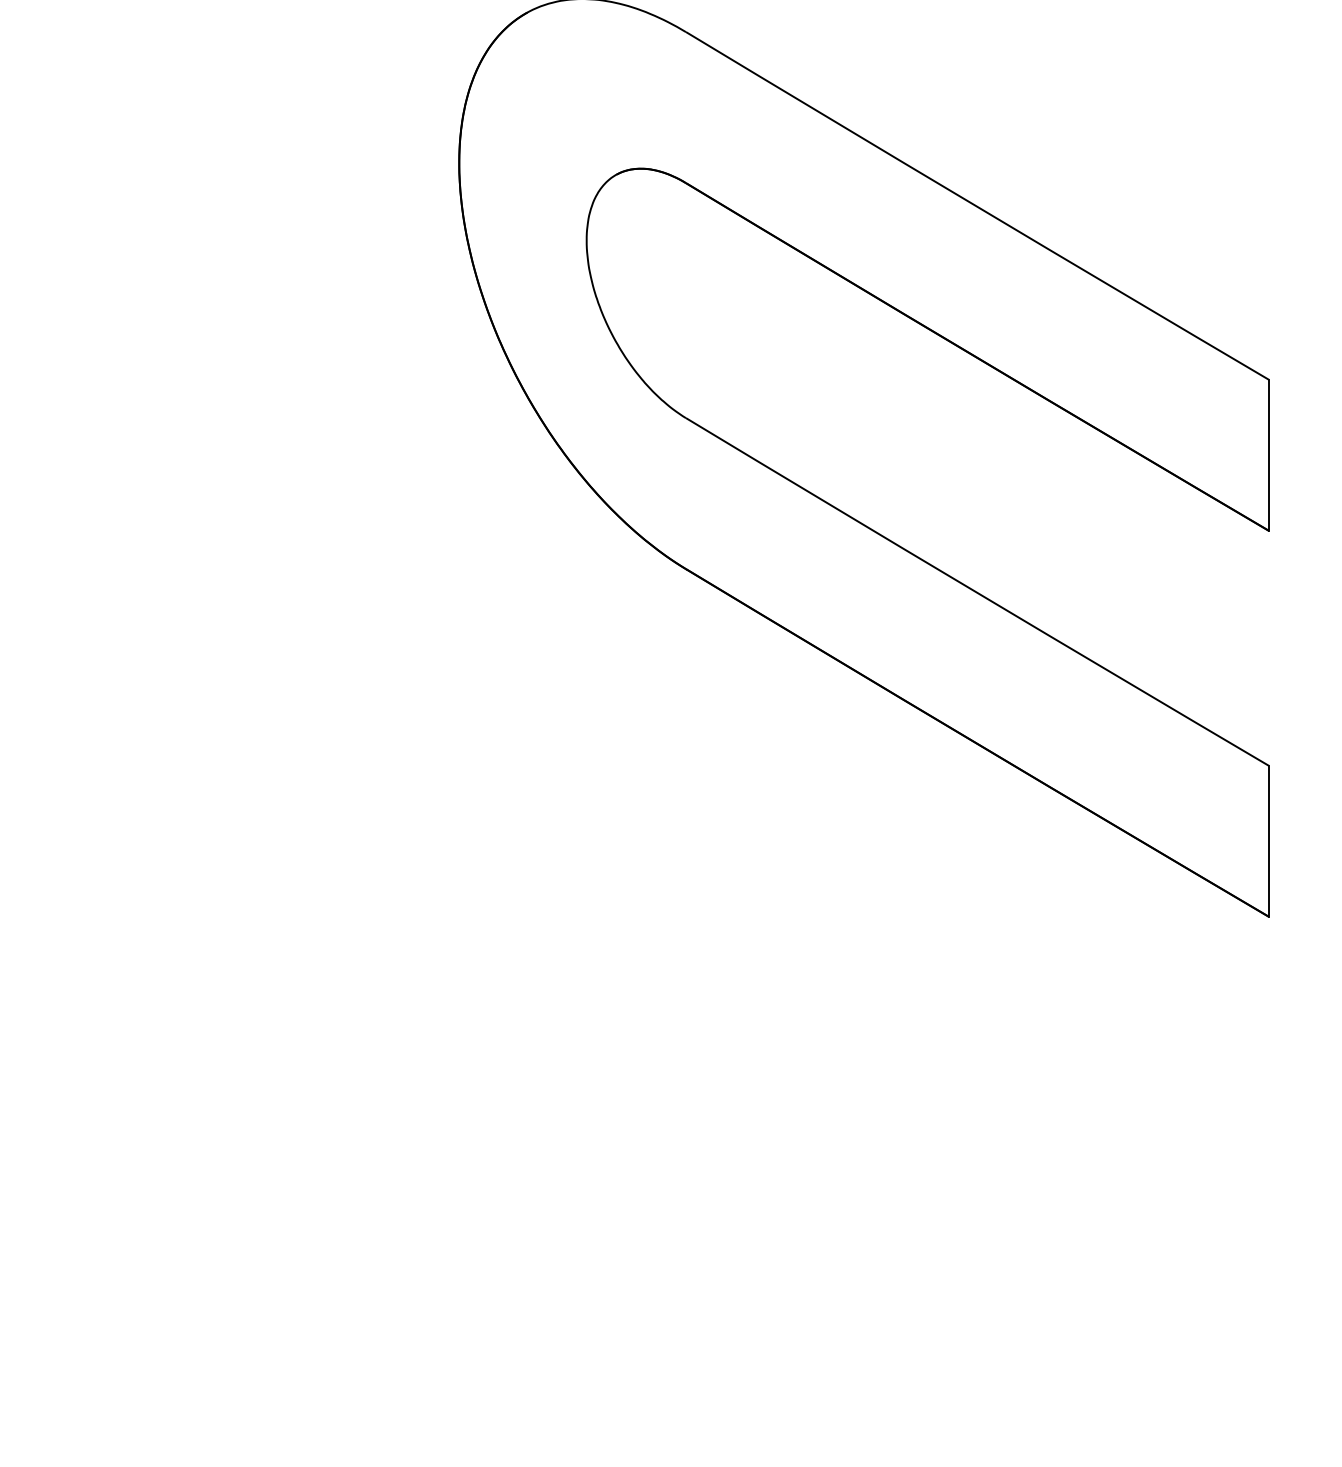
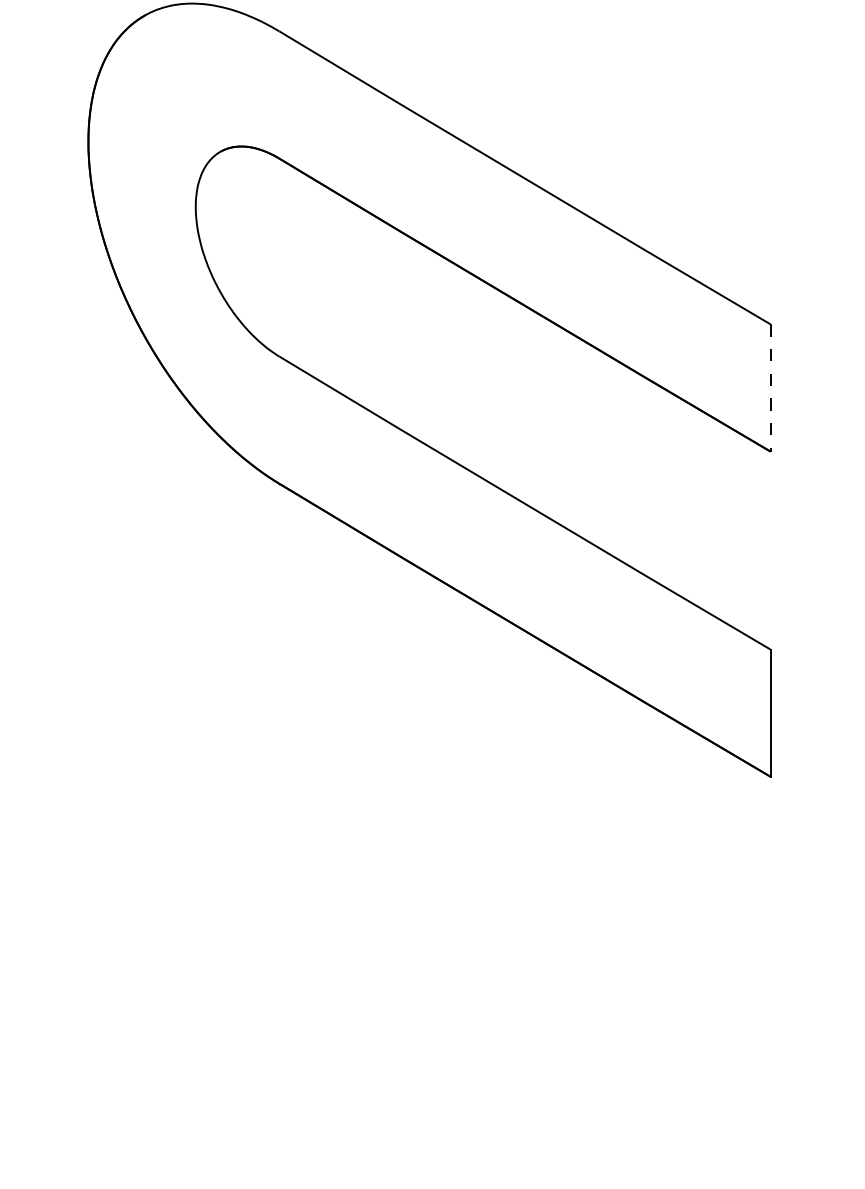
line: (1268, 455) -> (770, 388), solid -> dashed

